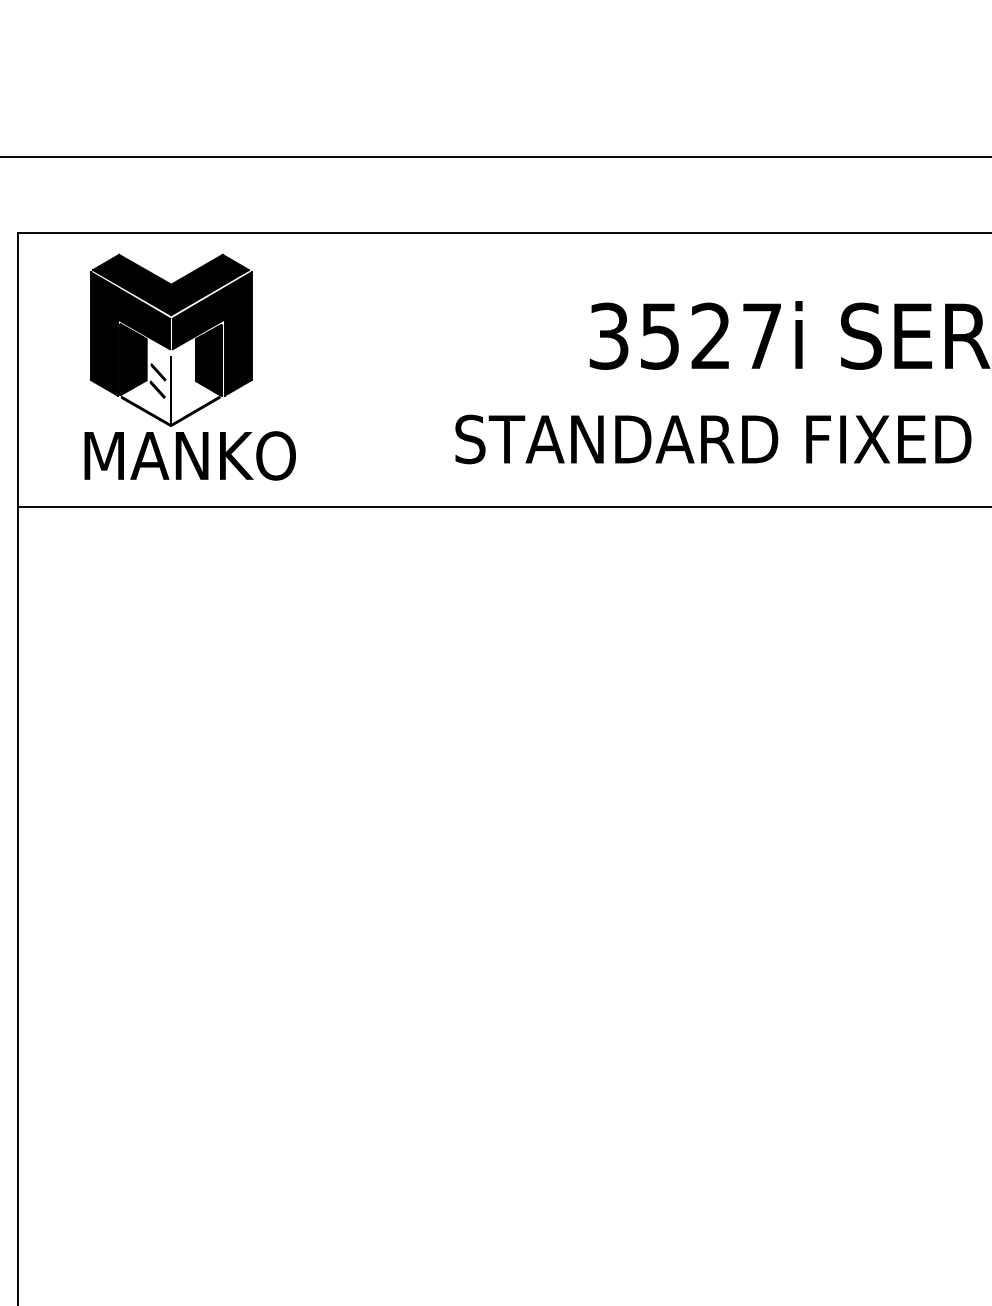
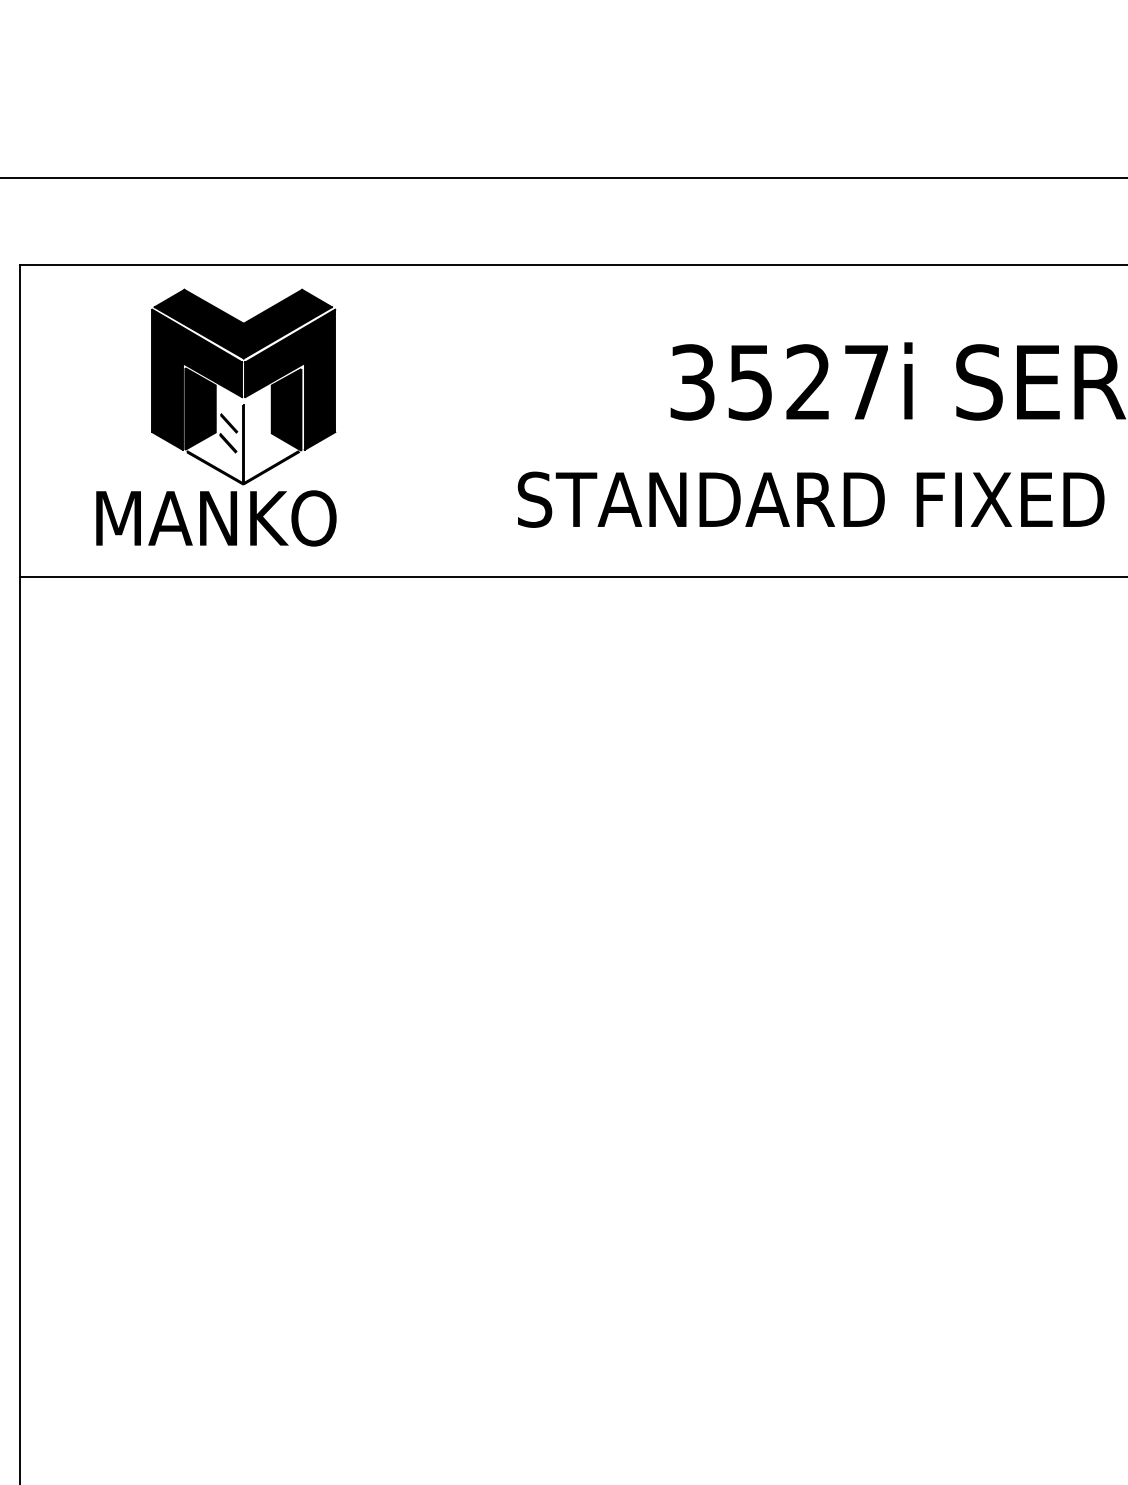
part: (170, 339) -> (242, 386), moved

